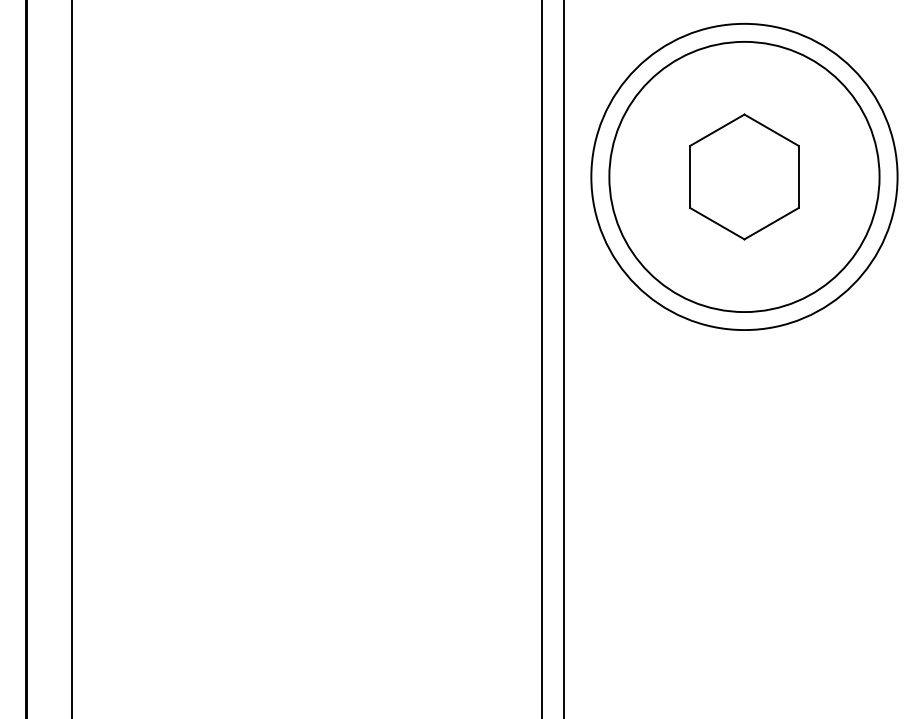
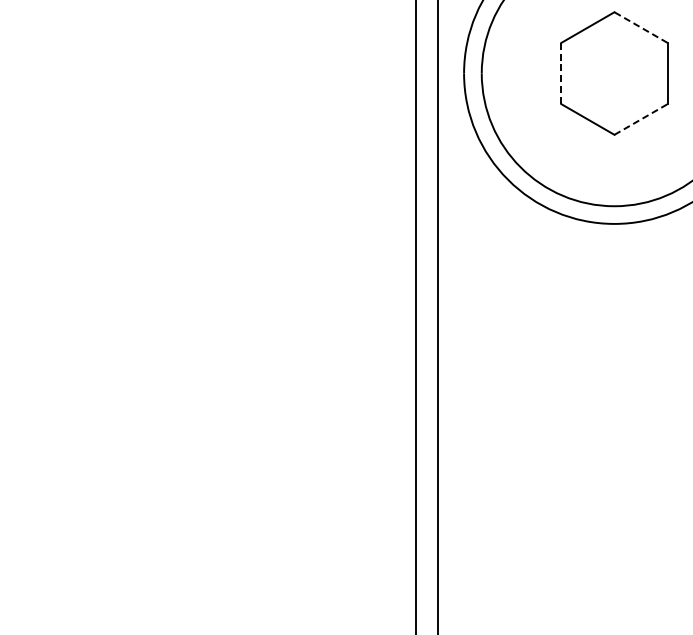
line: (771, 129) -> (641, 26), solid -> dashed
line: (690, 177) -> (561, 74), solid -> dashed
line: (771, 223) -> (641, 119), solid -> dashed

